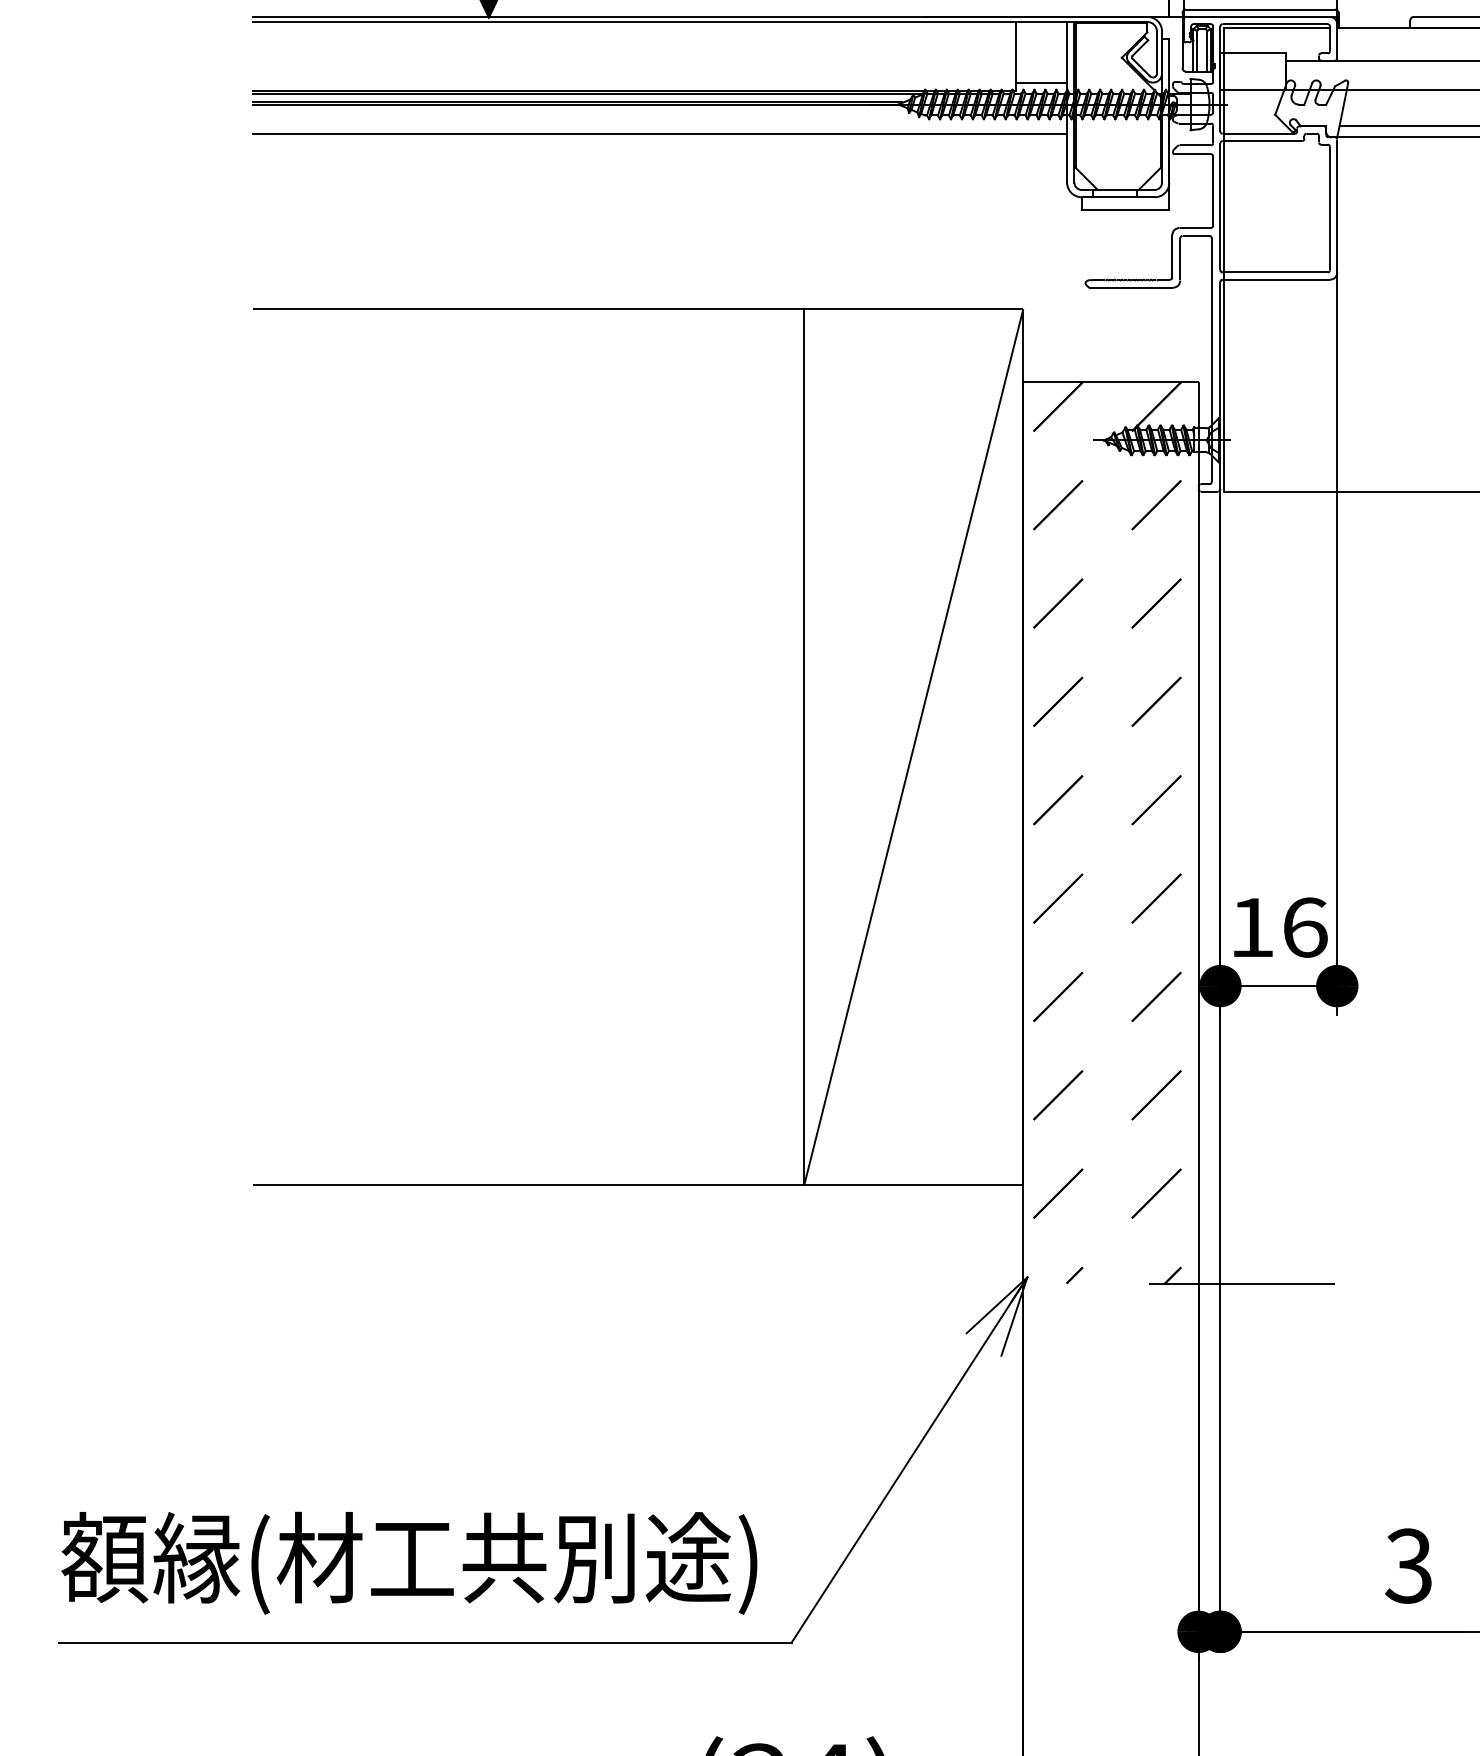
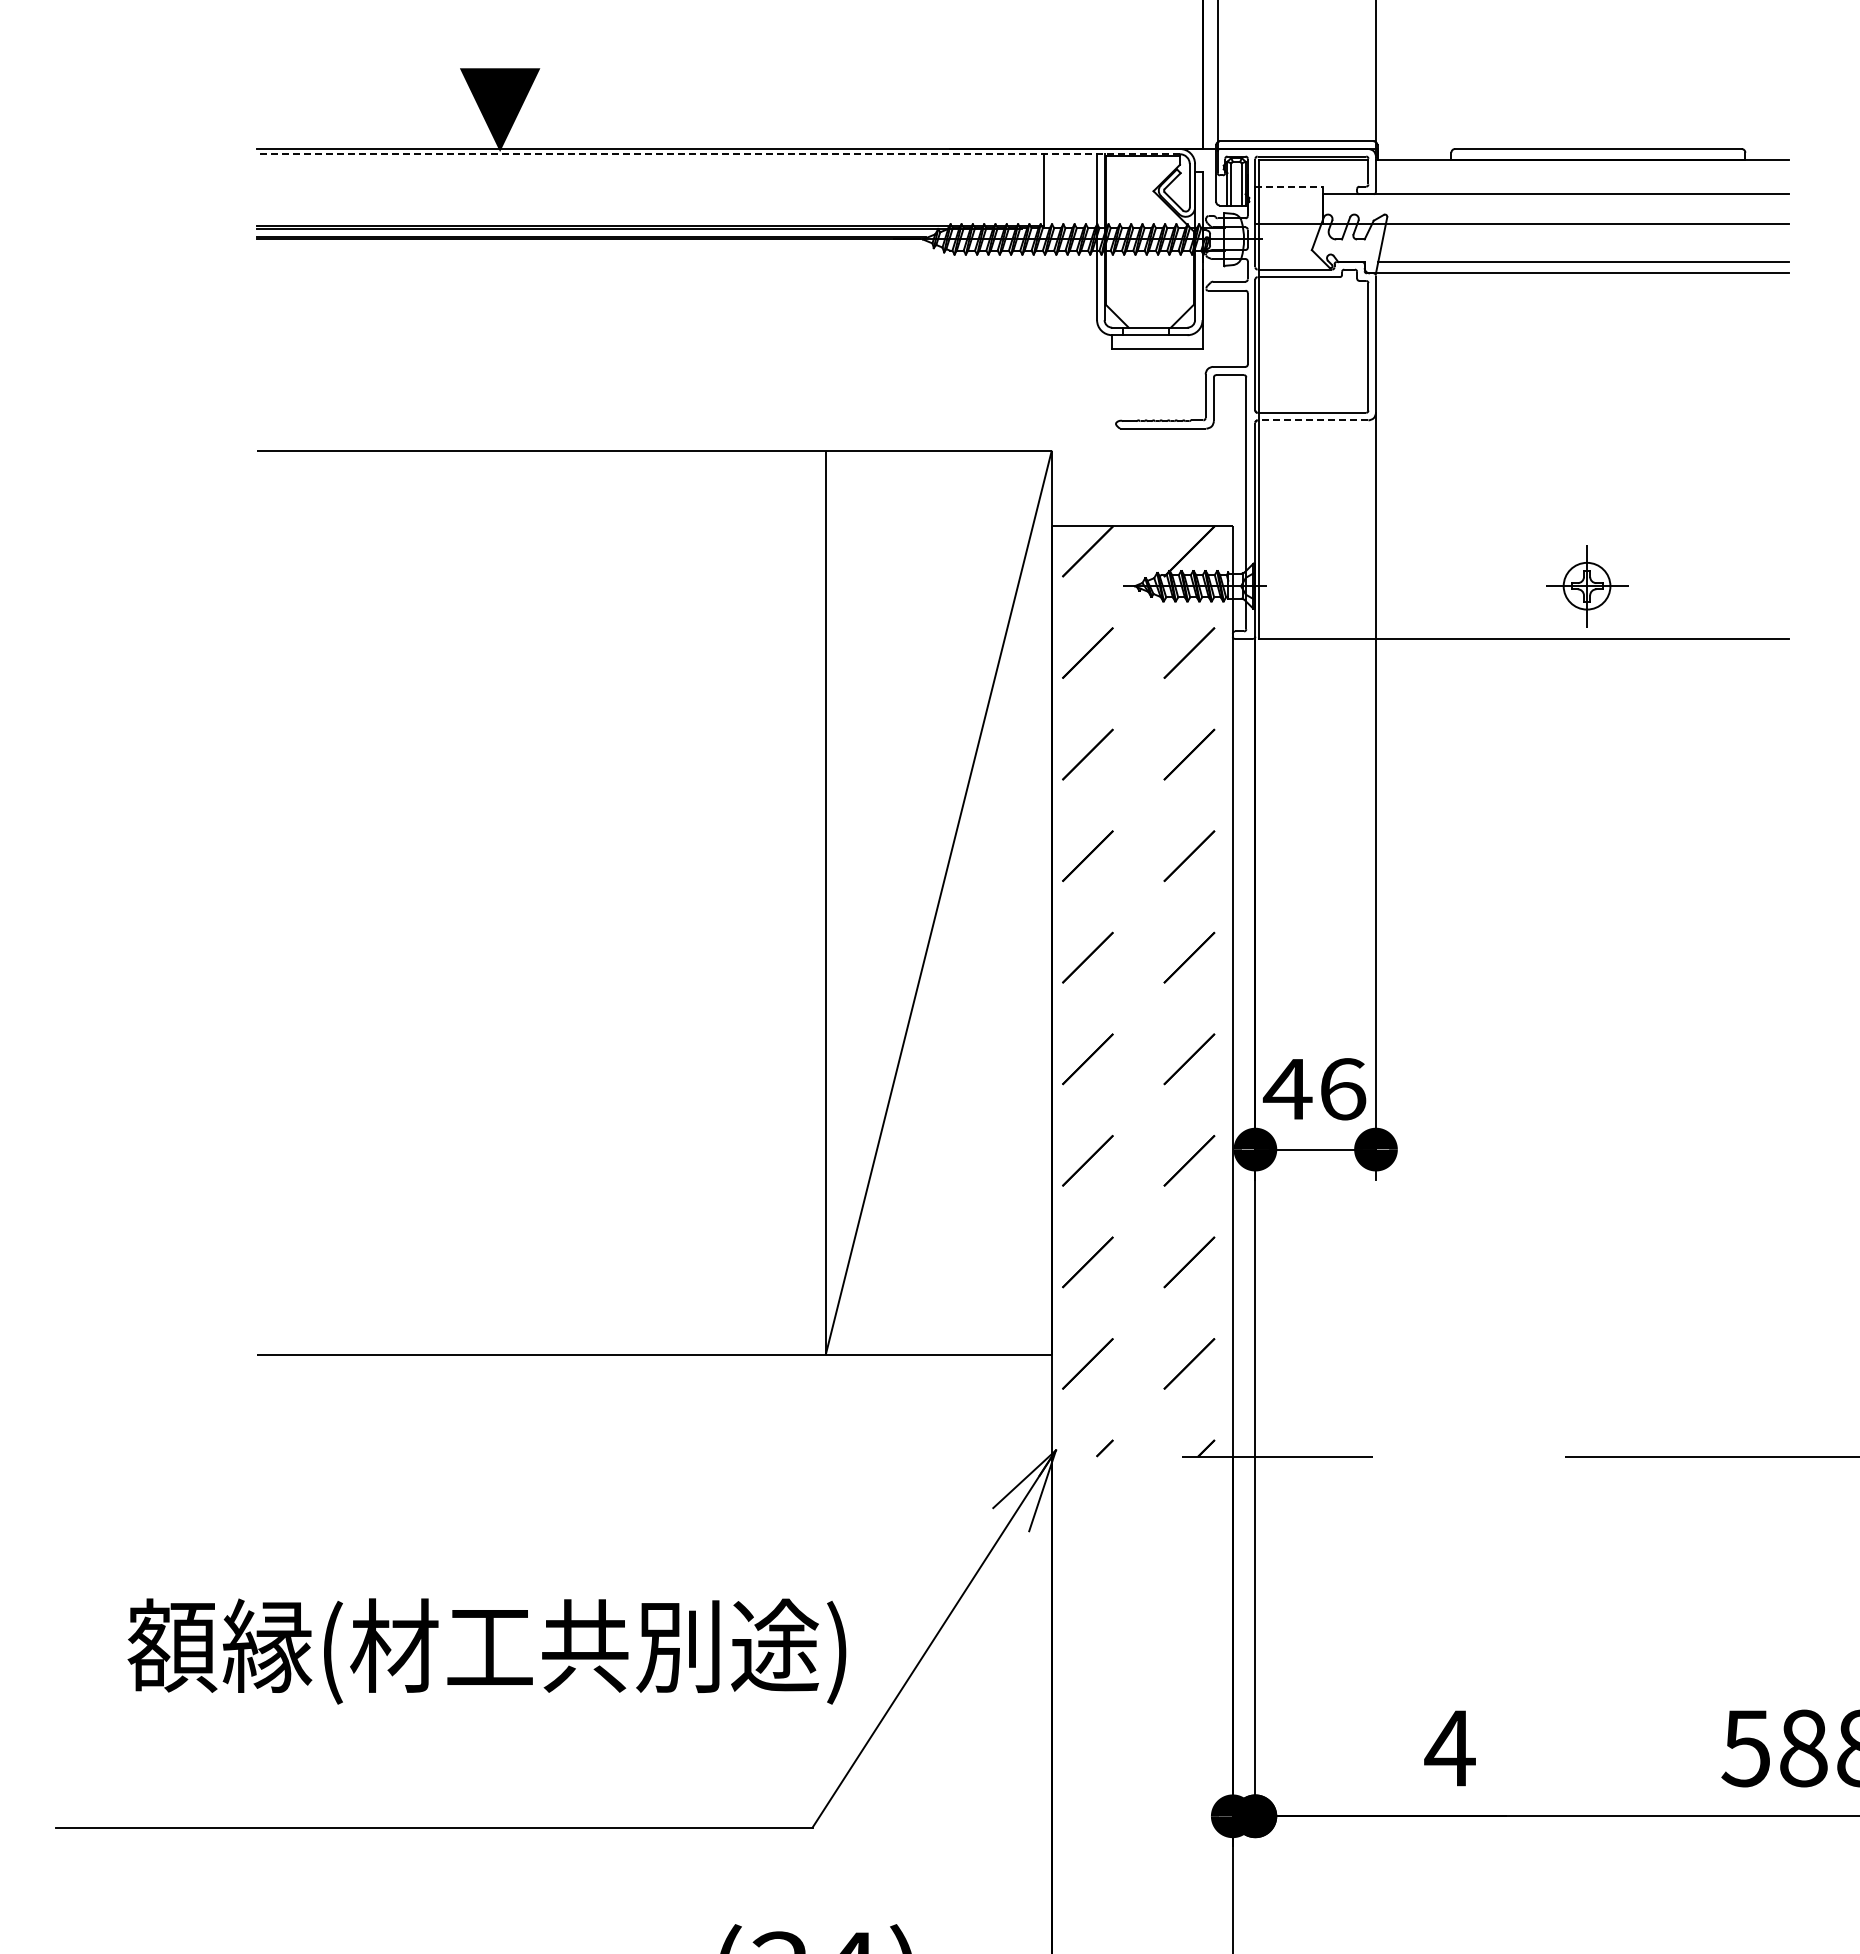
line: (700, 22) -> (718, 154), solid -> dashed
line: (1253, 53) -> (1289, 186), solid -> dashed
line: (1041, 82) -> (1070, 216), removed
line: (659, 133) -> (676, 269), removed
line: (1275, 279) -> (1312, 420), solid -> dashed
text: (1251, 927) -> (1287, 1089), 16 -> 46
text: (408, 1563) -> (486, 1651), moved
text: (1408, 1566) -> (1449, 1748), 3 -> 4

